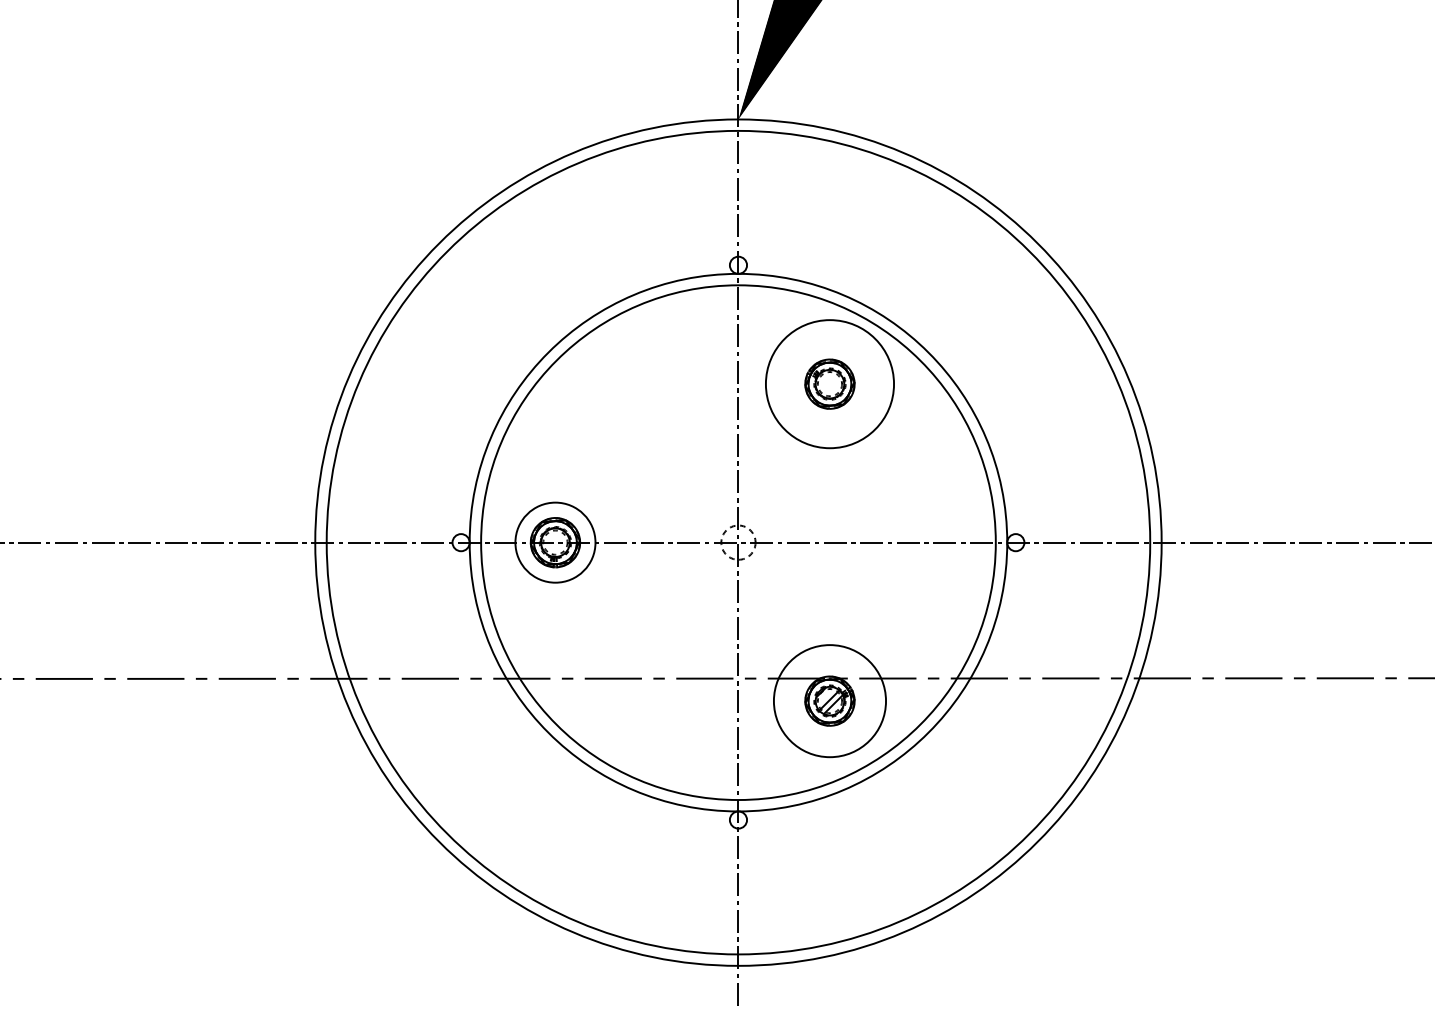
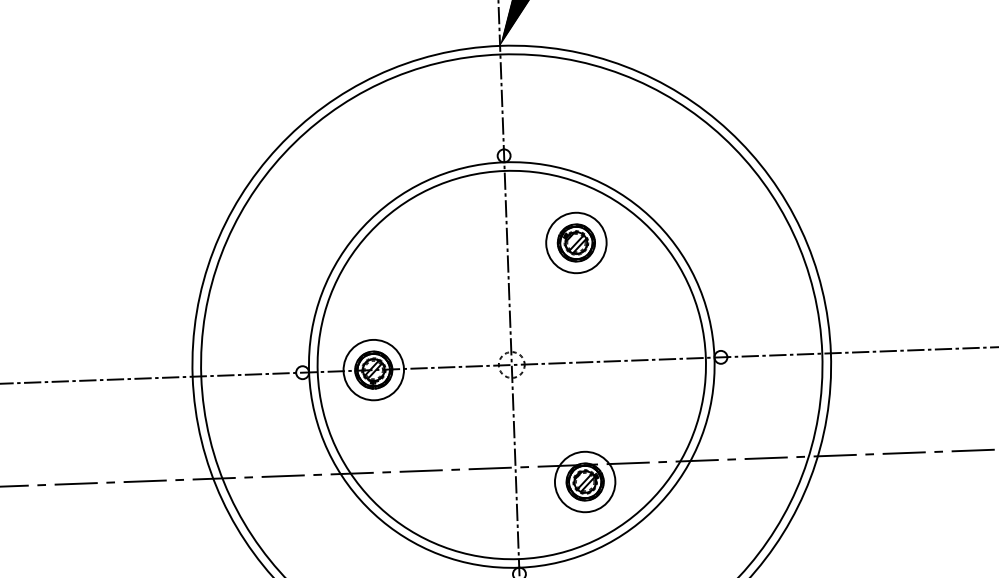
hatch: (829, 383) -> (576, 242), added
circle: (829, 384) -> (576, 243), size x0.62
hatch: (555, 542) -> (373, 369), added
circle: (829, 701) -> (584, 482), size x0.71

